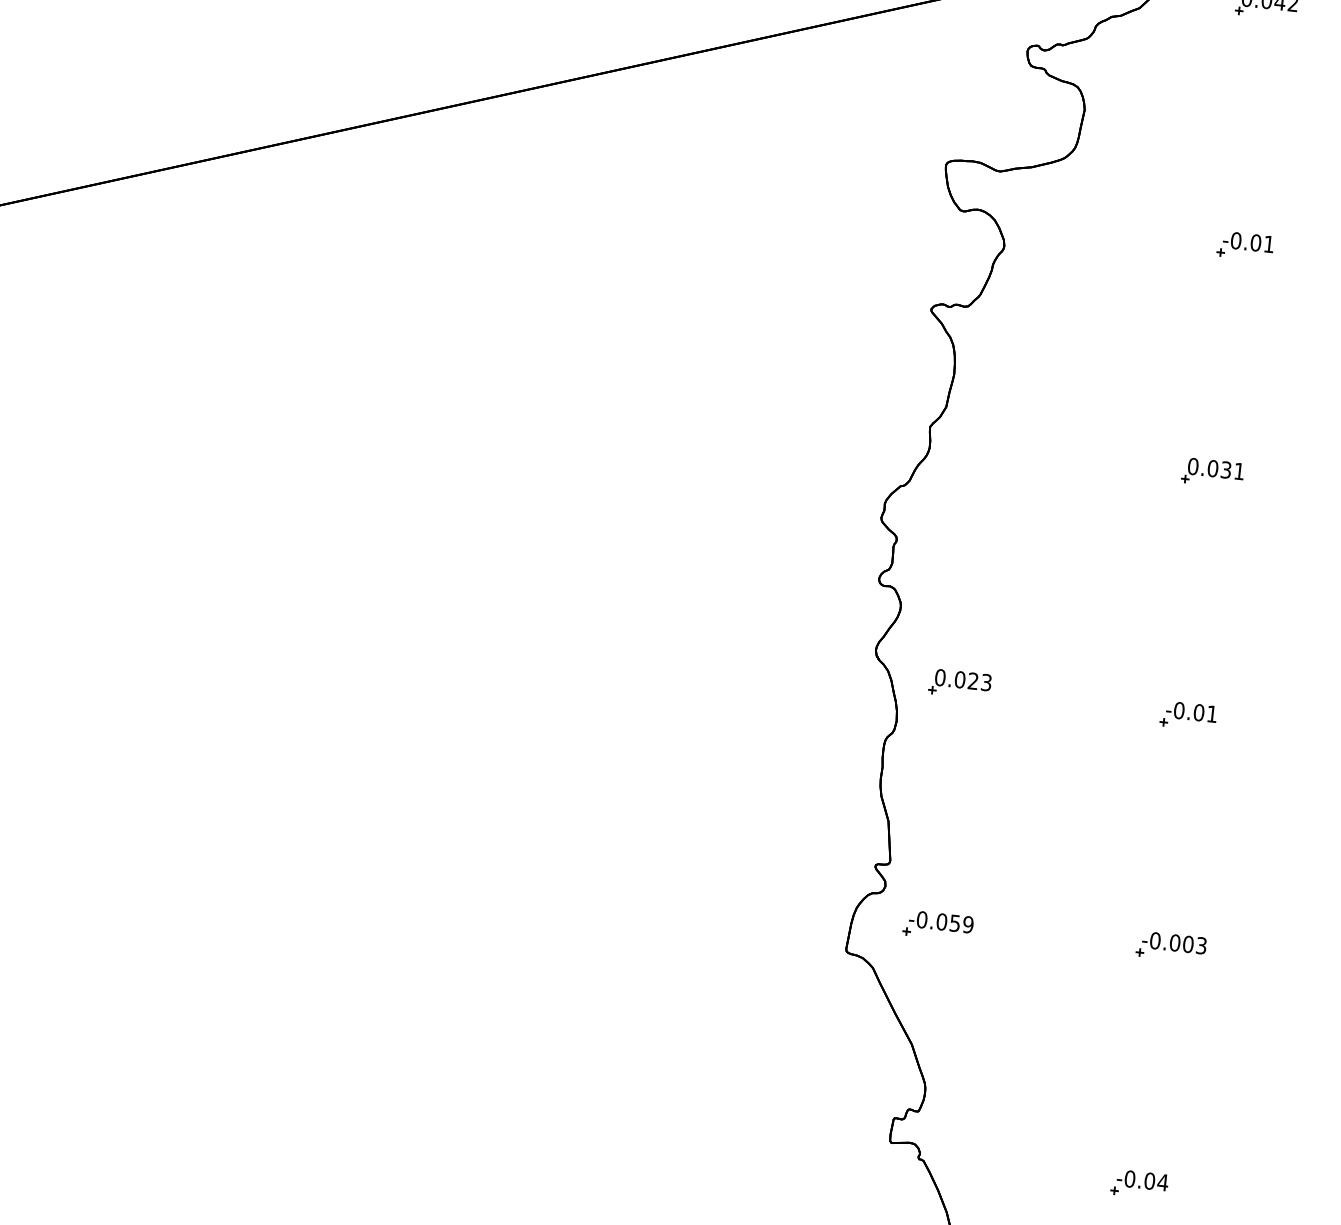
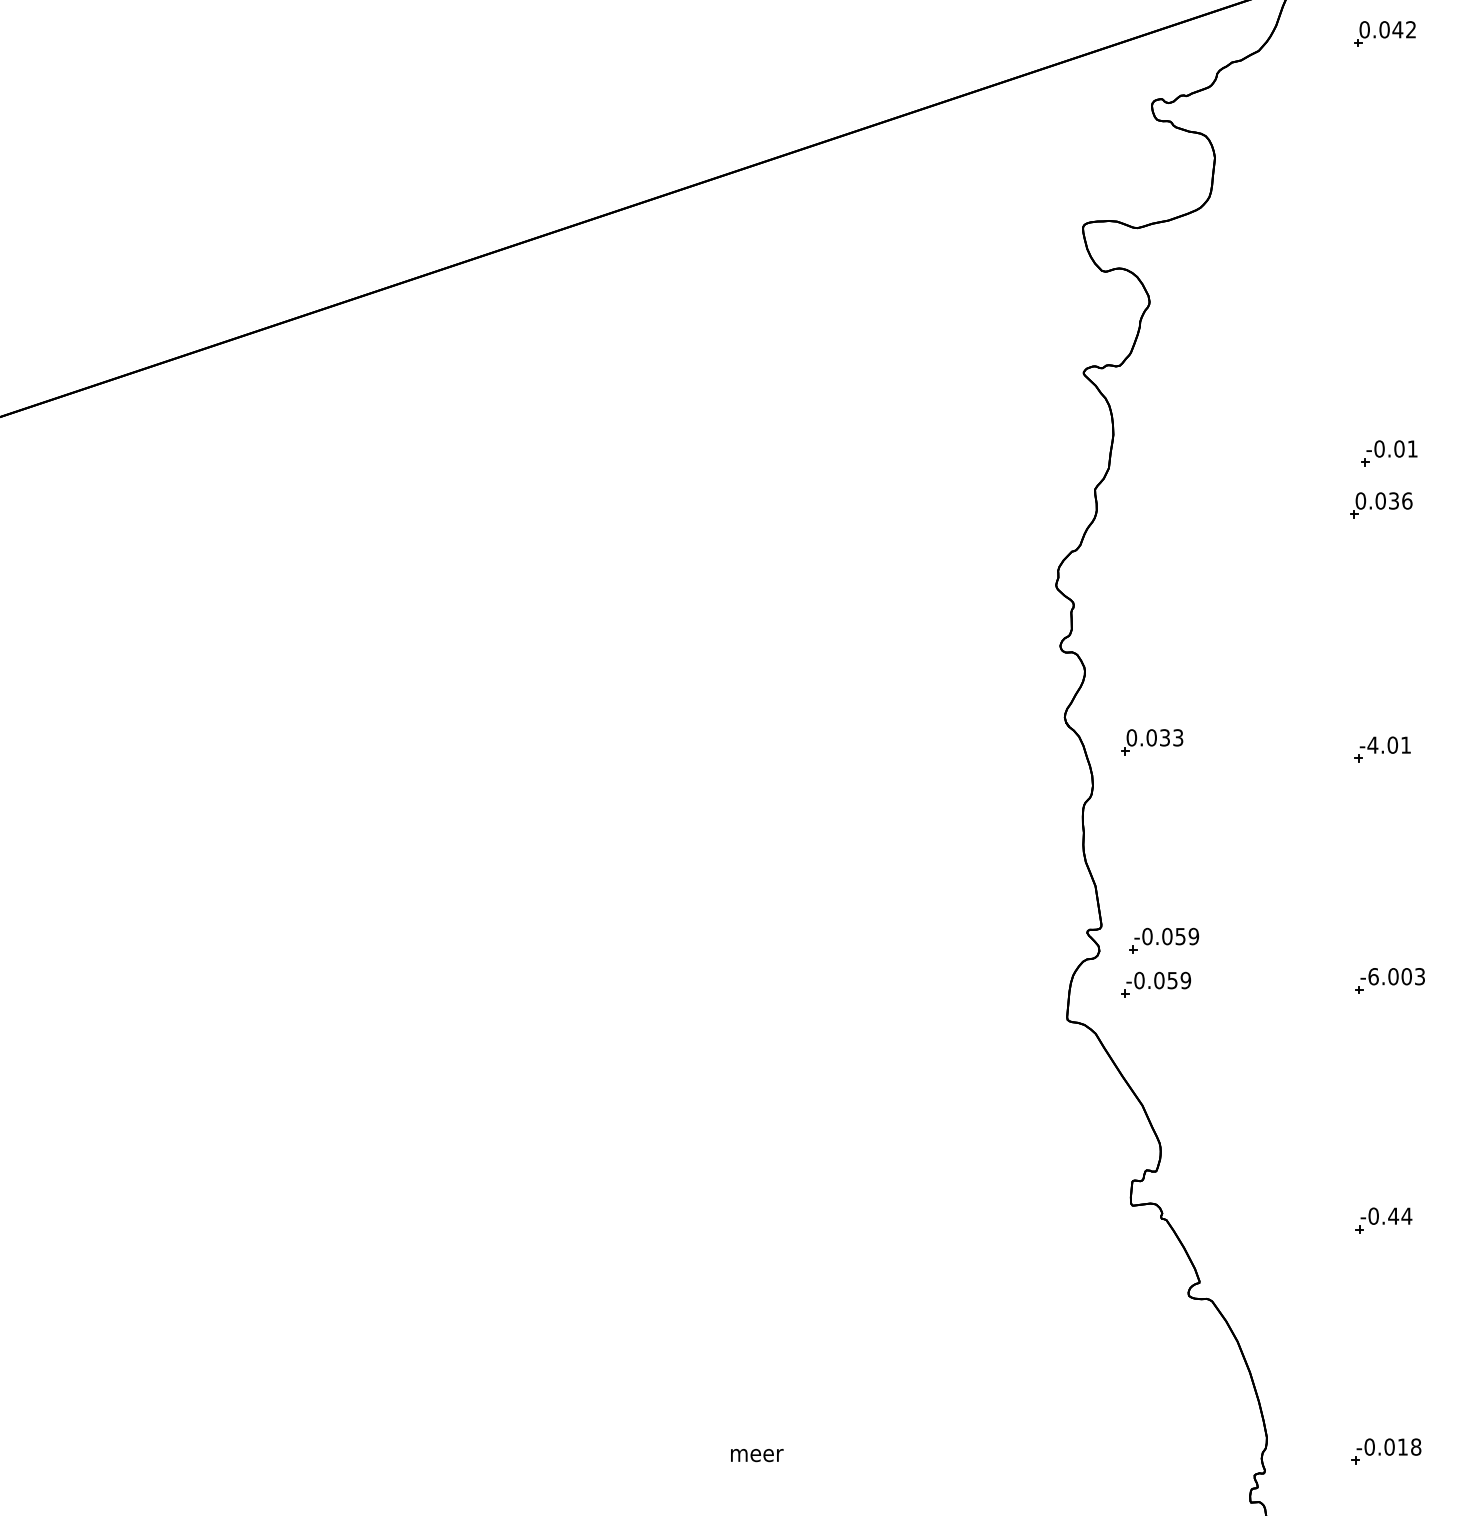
part: (1245, 246) -> (1389, 453), moved
text: (1239, 471) -> (1407, 500), 0.031 -> 0.036
text: (972, 680) -> (1164, 737), 0.023 -> 0.033
text: (1178, 709) -> (1372, 744), -0.01 -> -4.01
part: (951, 882) -> (1164, 940), added
text: (1155, 940) -> (1373, 976), -0.003 -> -6.003
text: (1149, 1180) -> (1393, 1215), -0.04 -> -0.44

